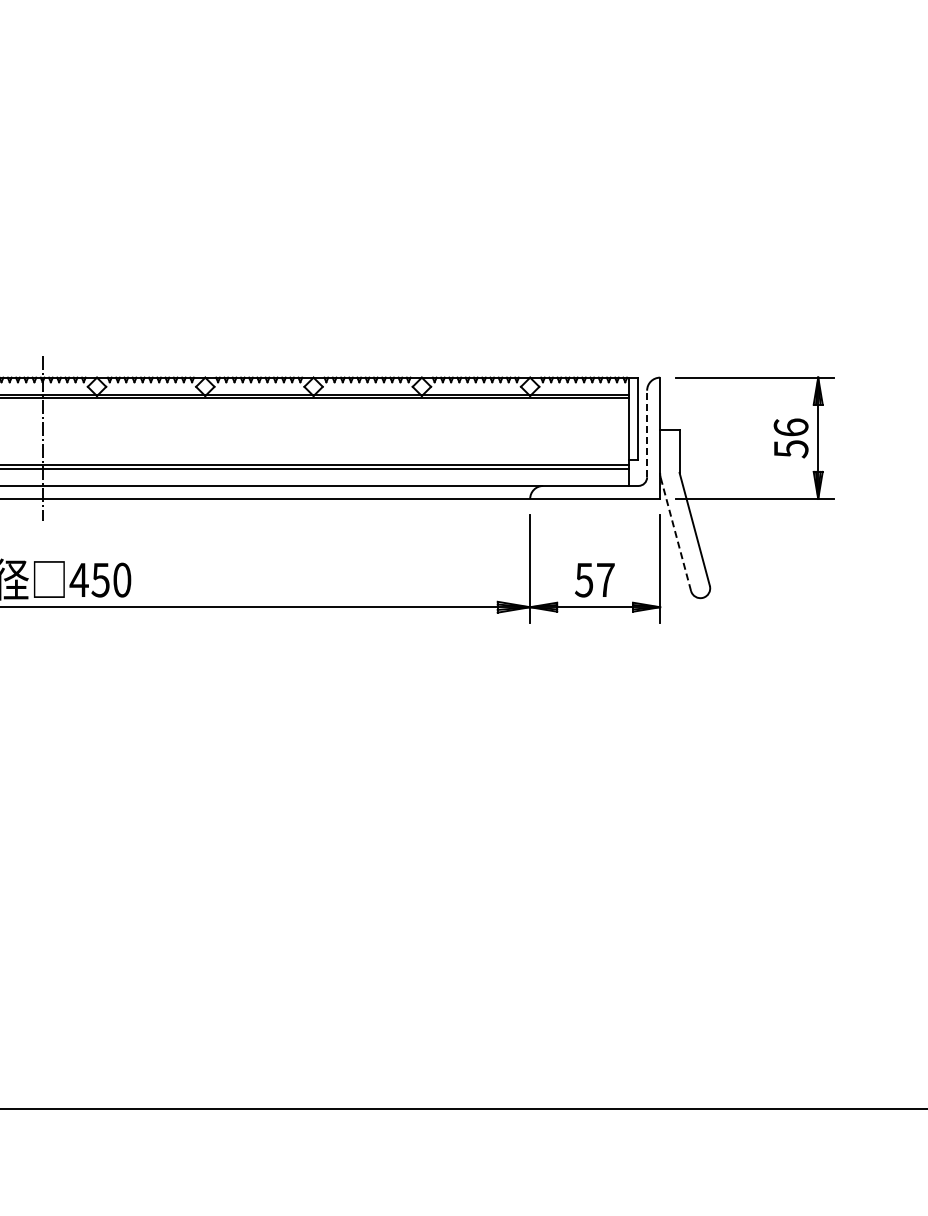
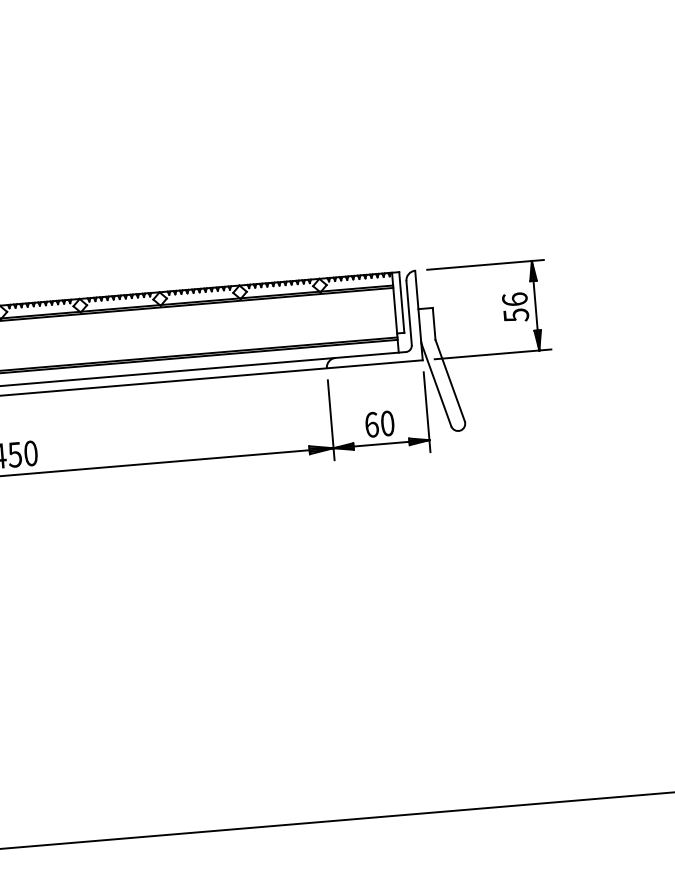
line: (647, 433) -> (409, 312), dashed -> solid
line: (675, 534) -> (436, 385), dashed -> solid
text: (594, 579) -> (379, 423), 57 -> 60

